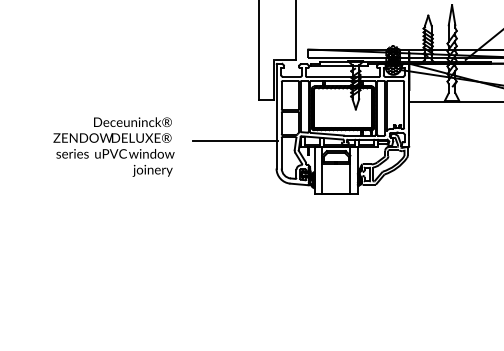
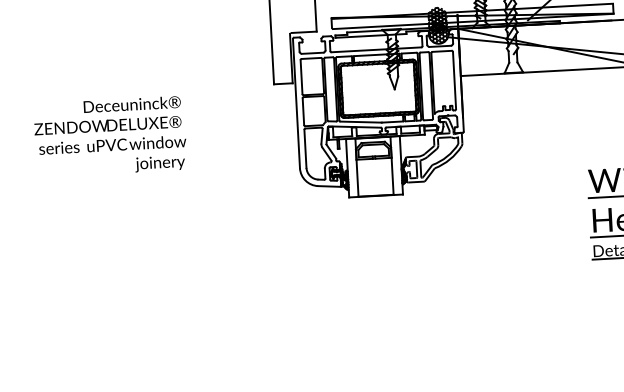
line: (235, 141) -> (247, 137), removed
text: (113, 146) -> (109, 136), moved

